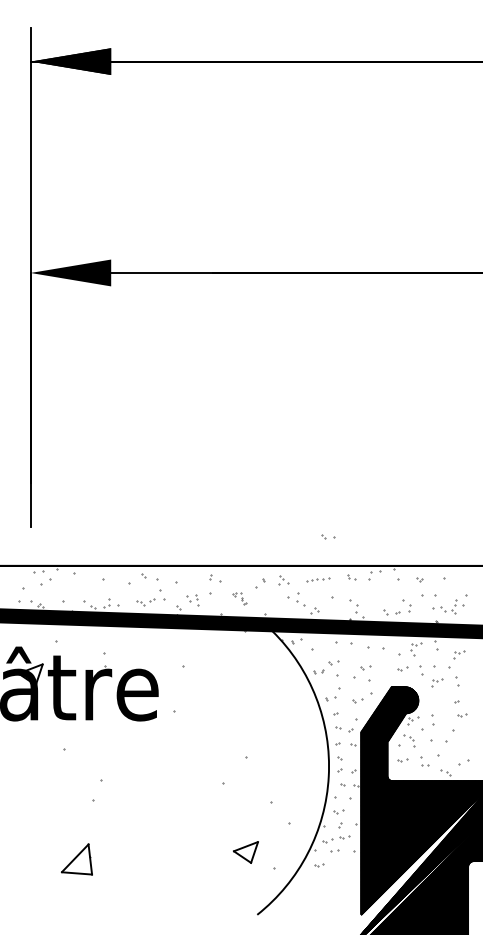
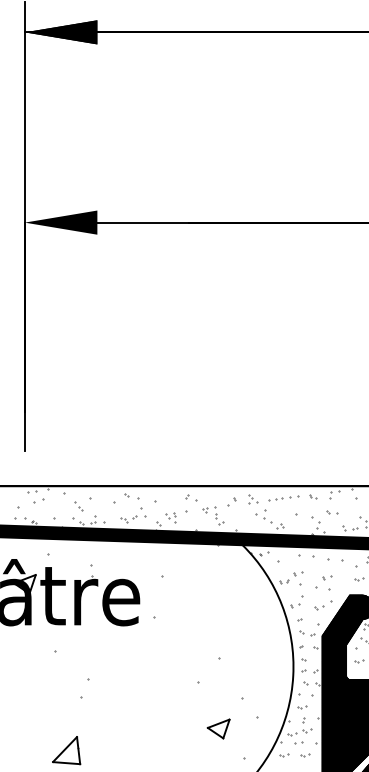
part: (328, 536) -> (332, 512), moved
part: (318, 579) -> (284, 498), size x1.43
part: (90, 587) -> (78, 505), added
part: (239, 598) -> (212, 515), size x1.67
part: (245, 852) -> (218, 729), moved
part: (341, 865) -> (304, 756), added

